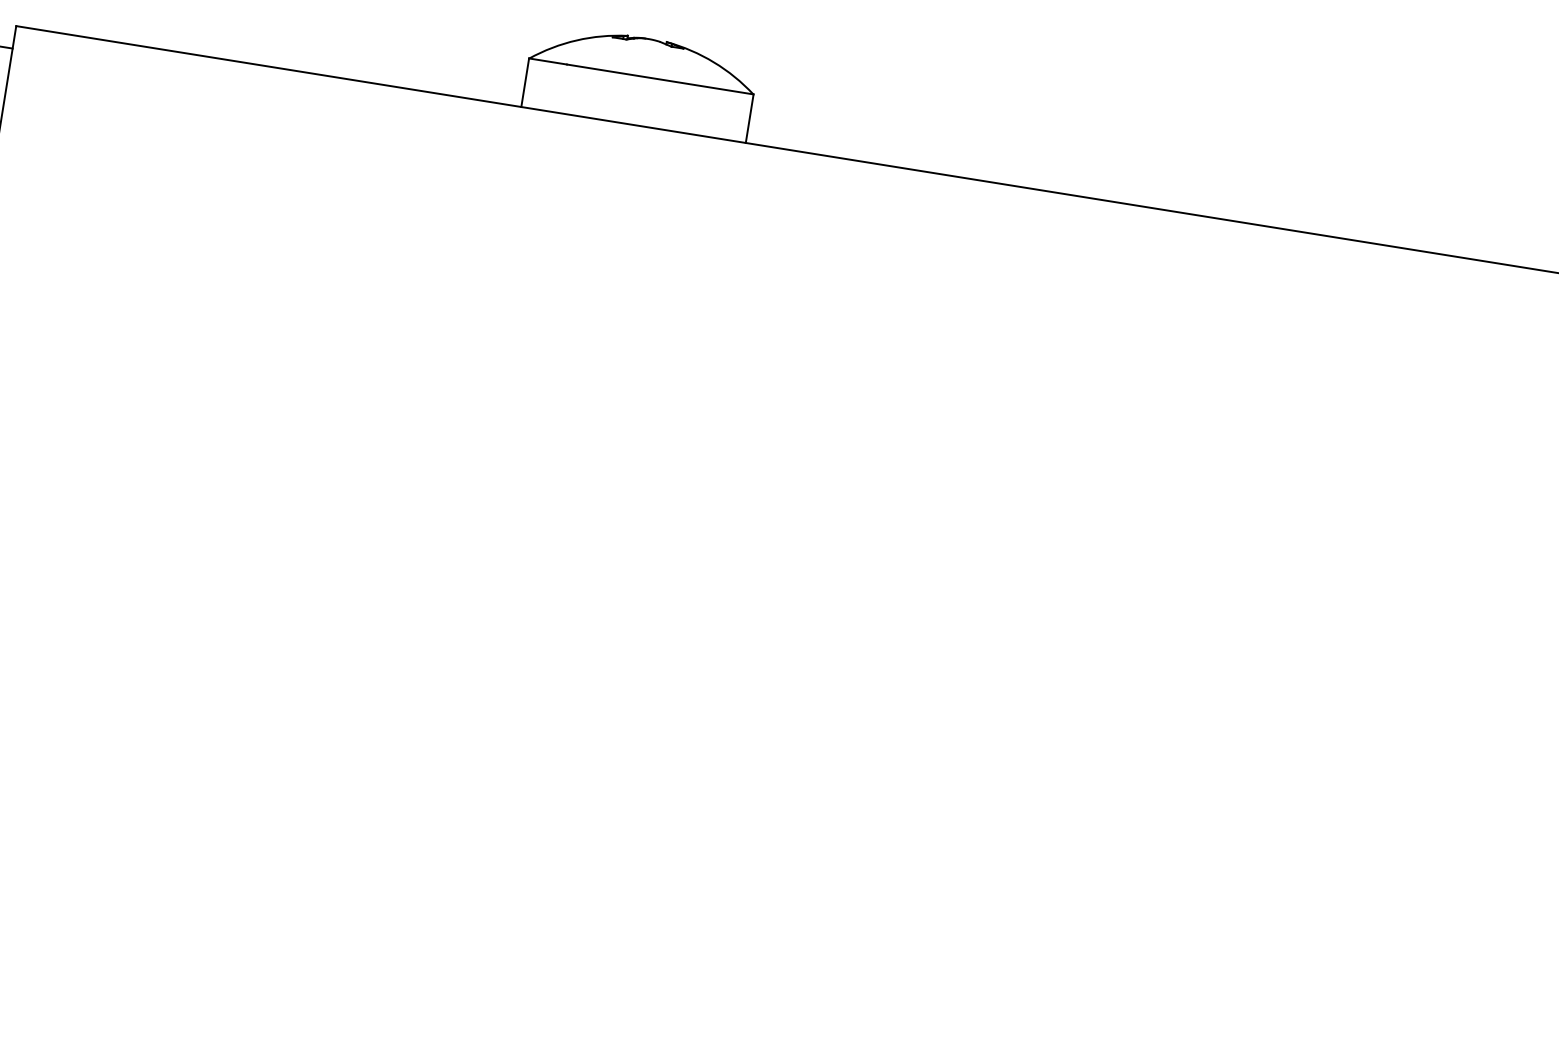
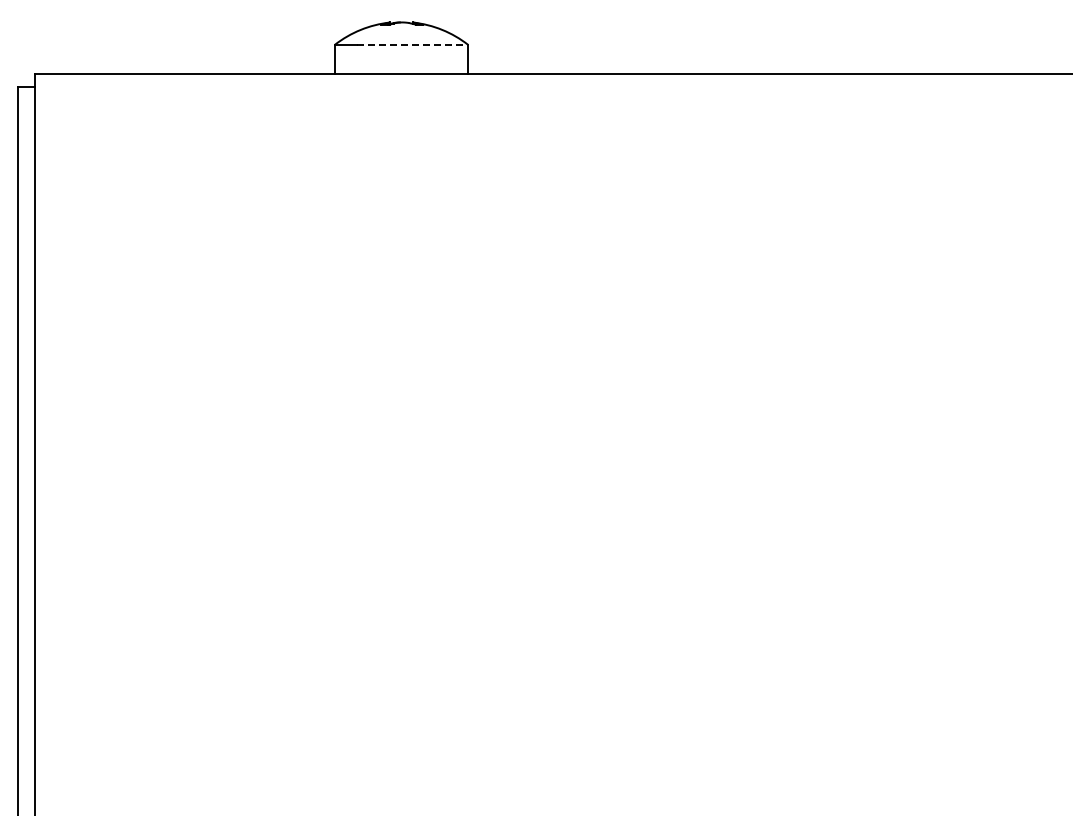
line: (661, 79) -> (413, 44), solid -> dashed

